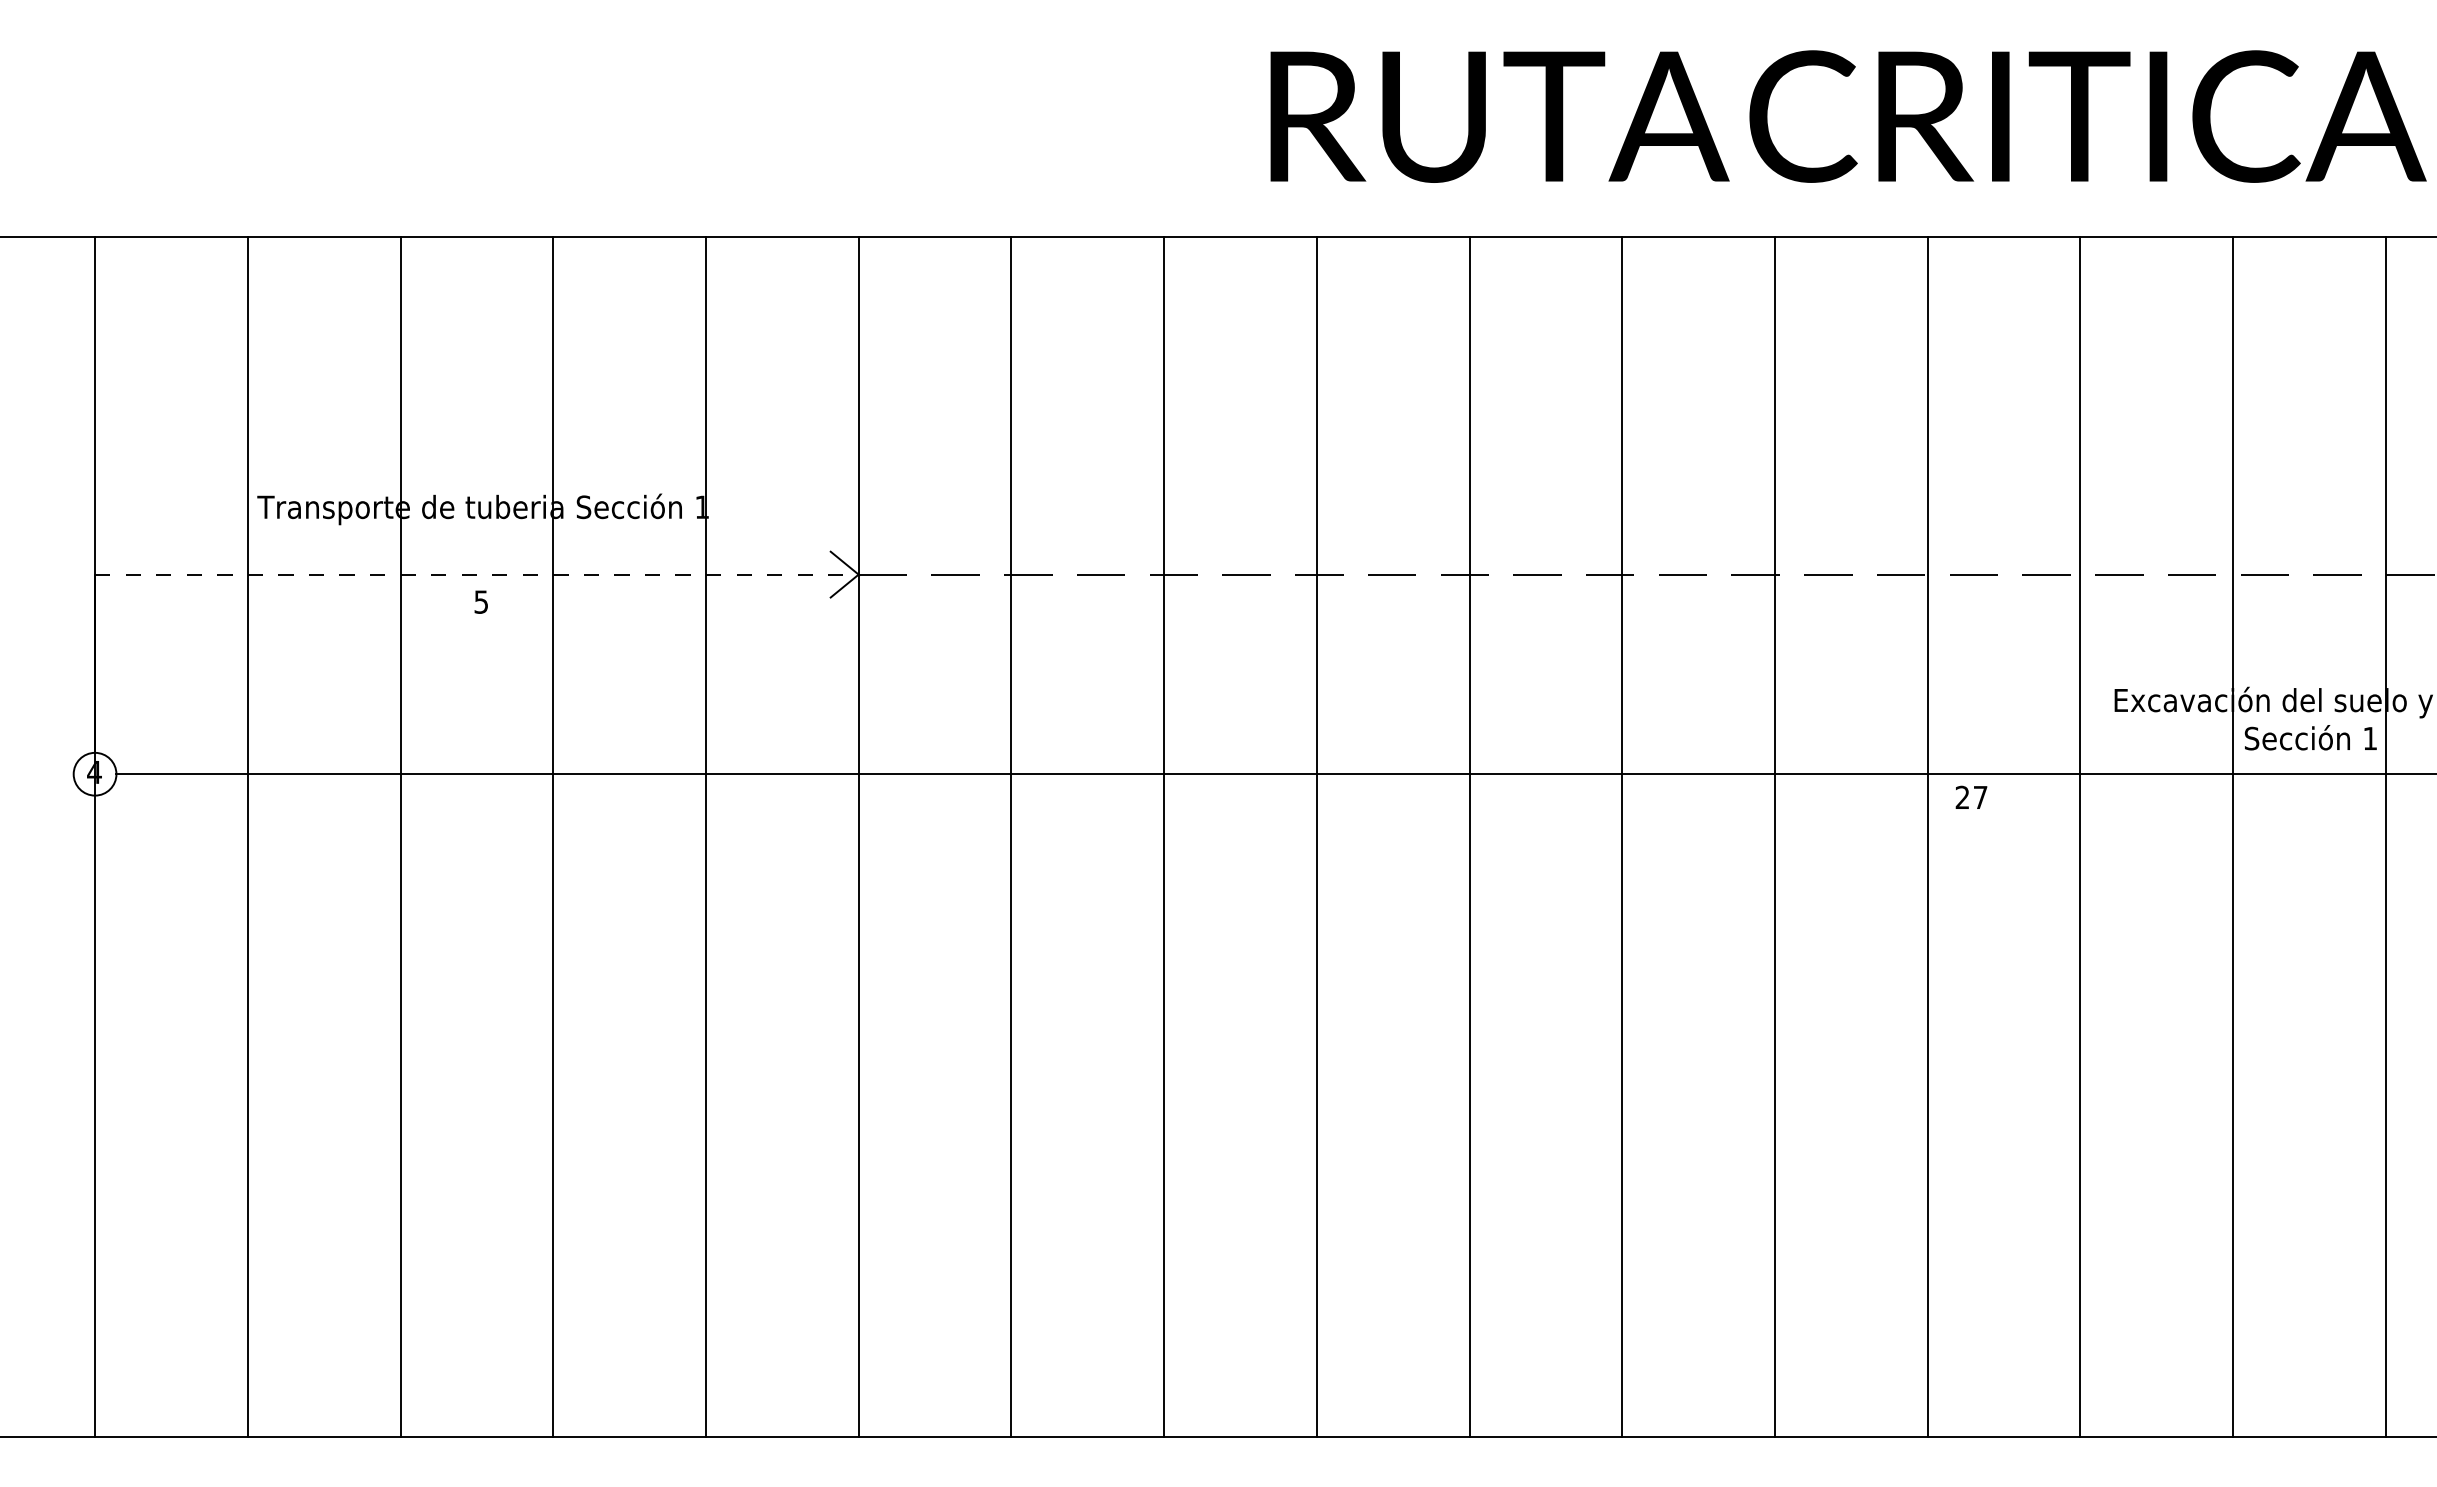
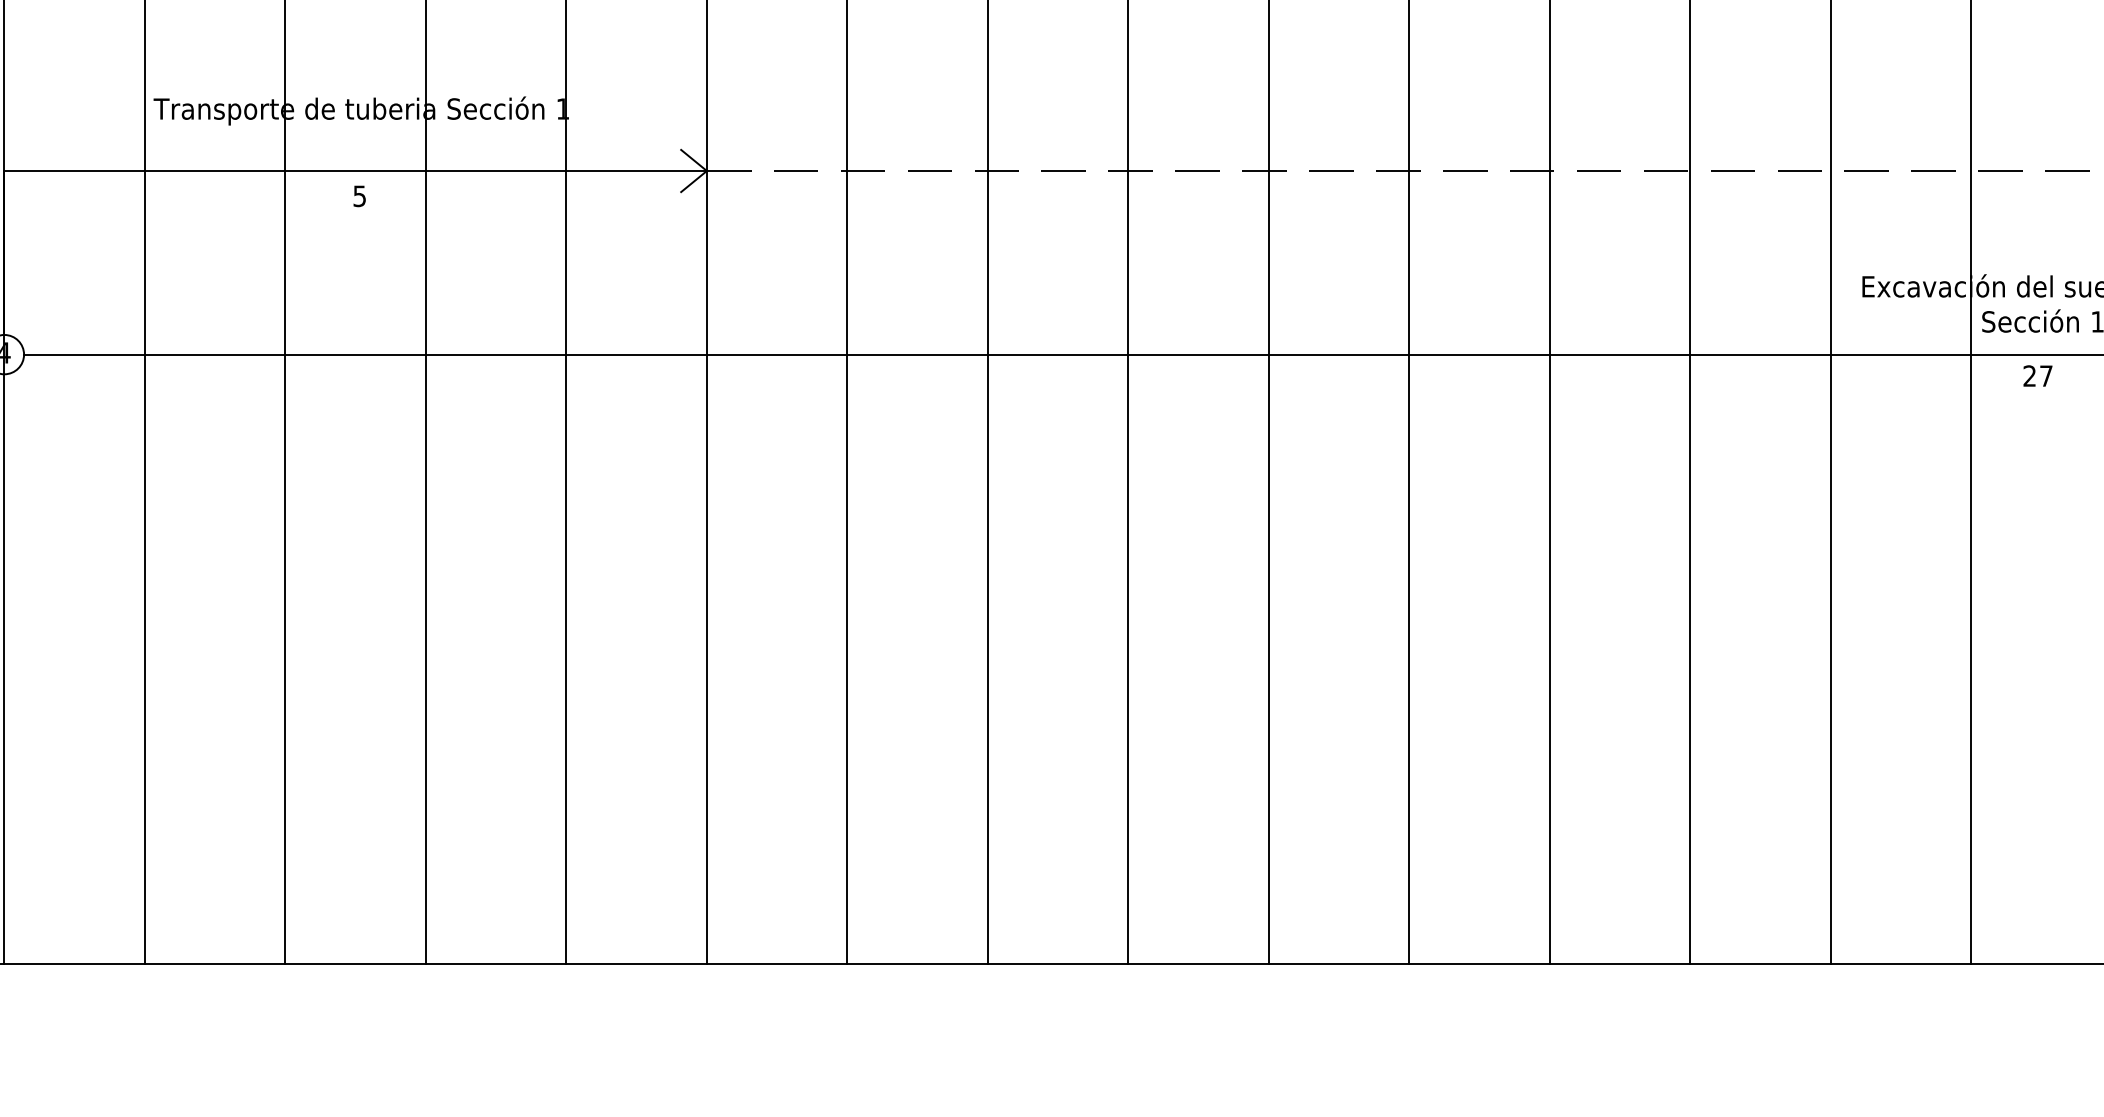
line: (476, 574) -> (355, 170), dashed -> solid
text: (1971, 796) -> (2037, 375), moved

